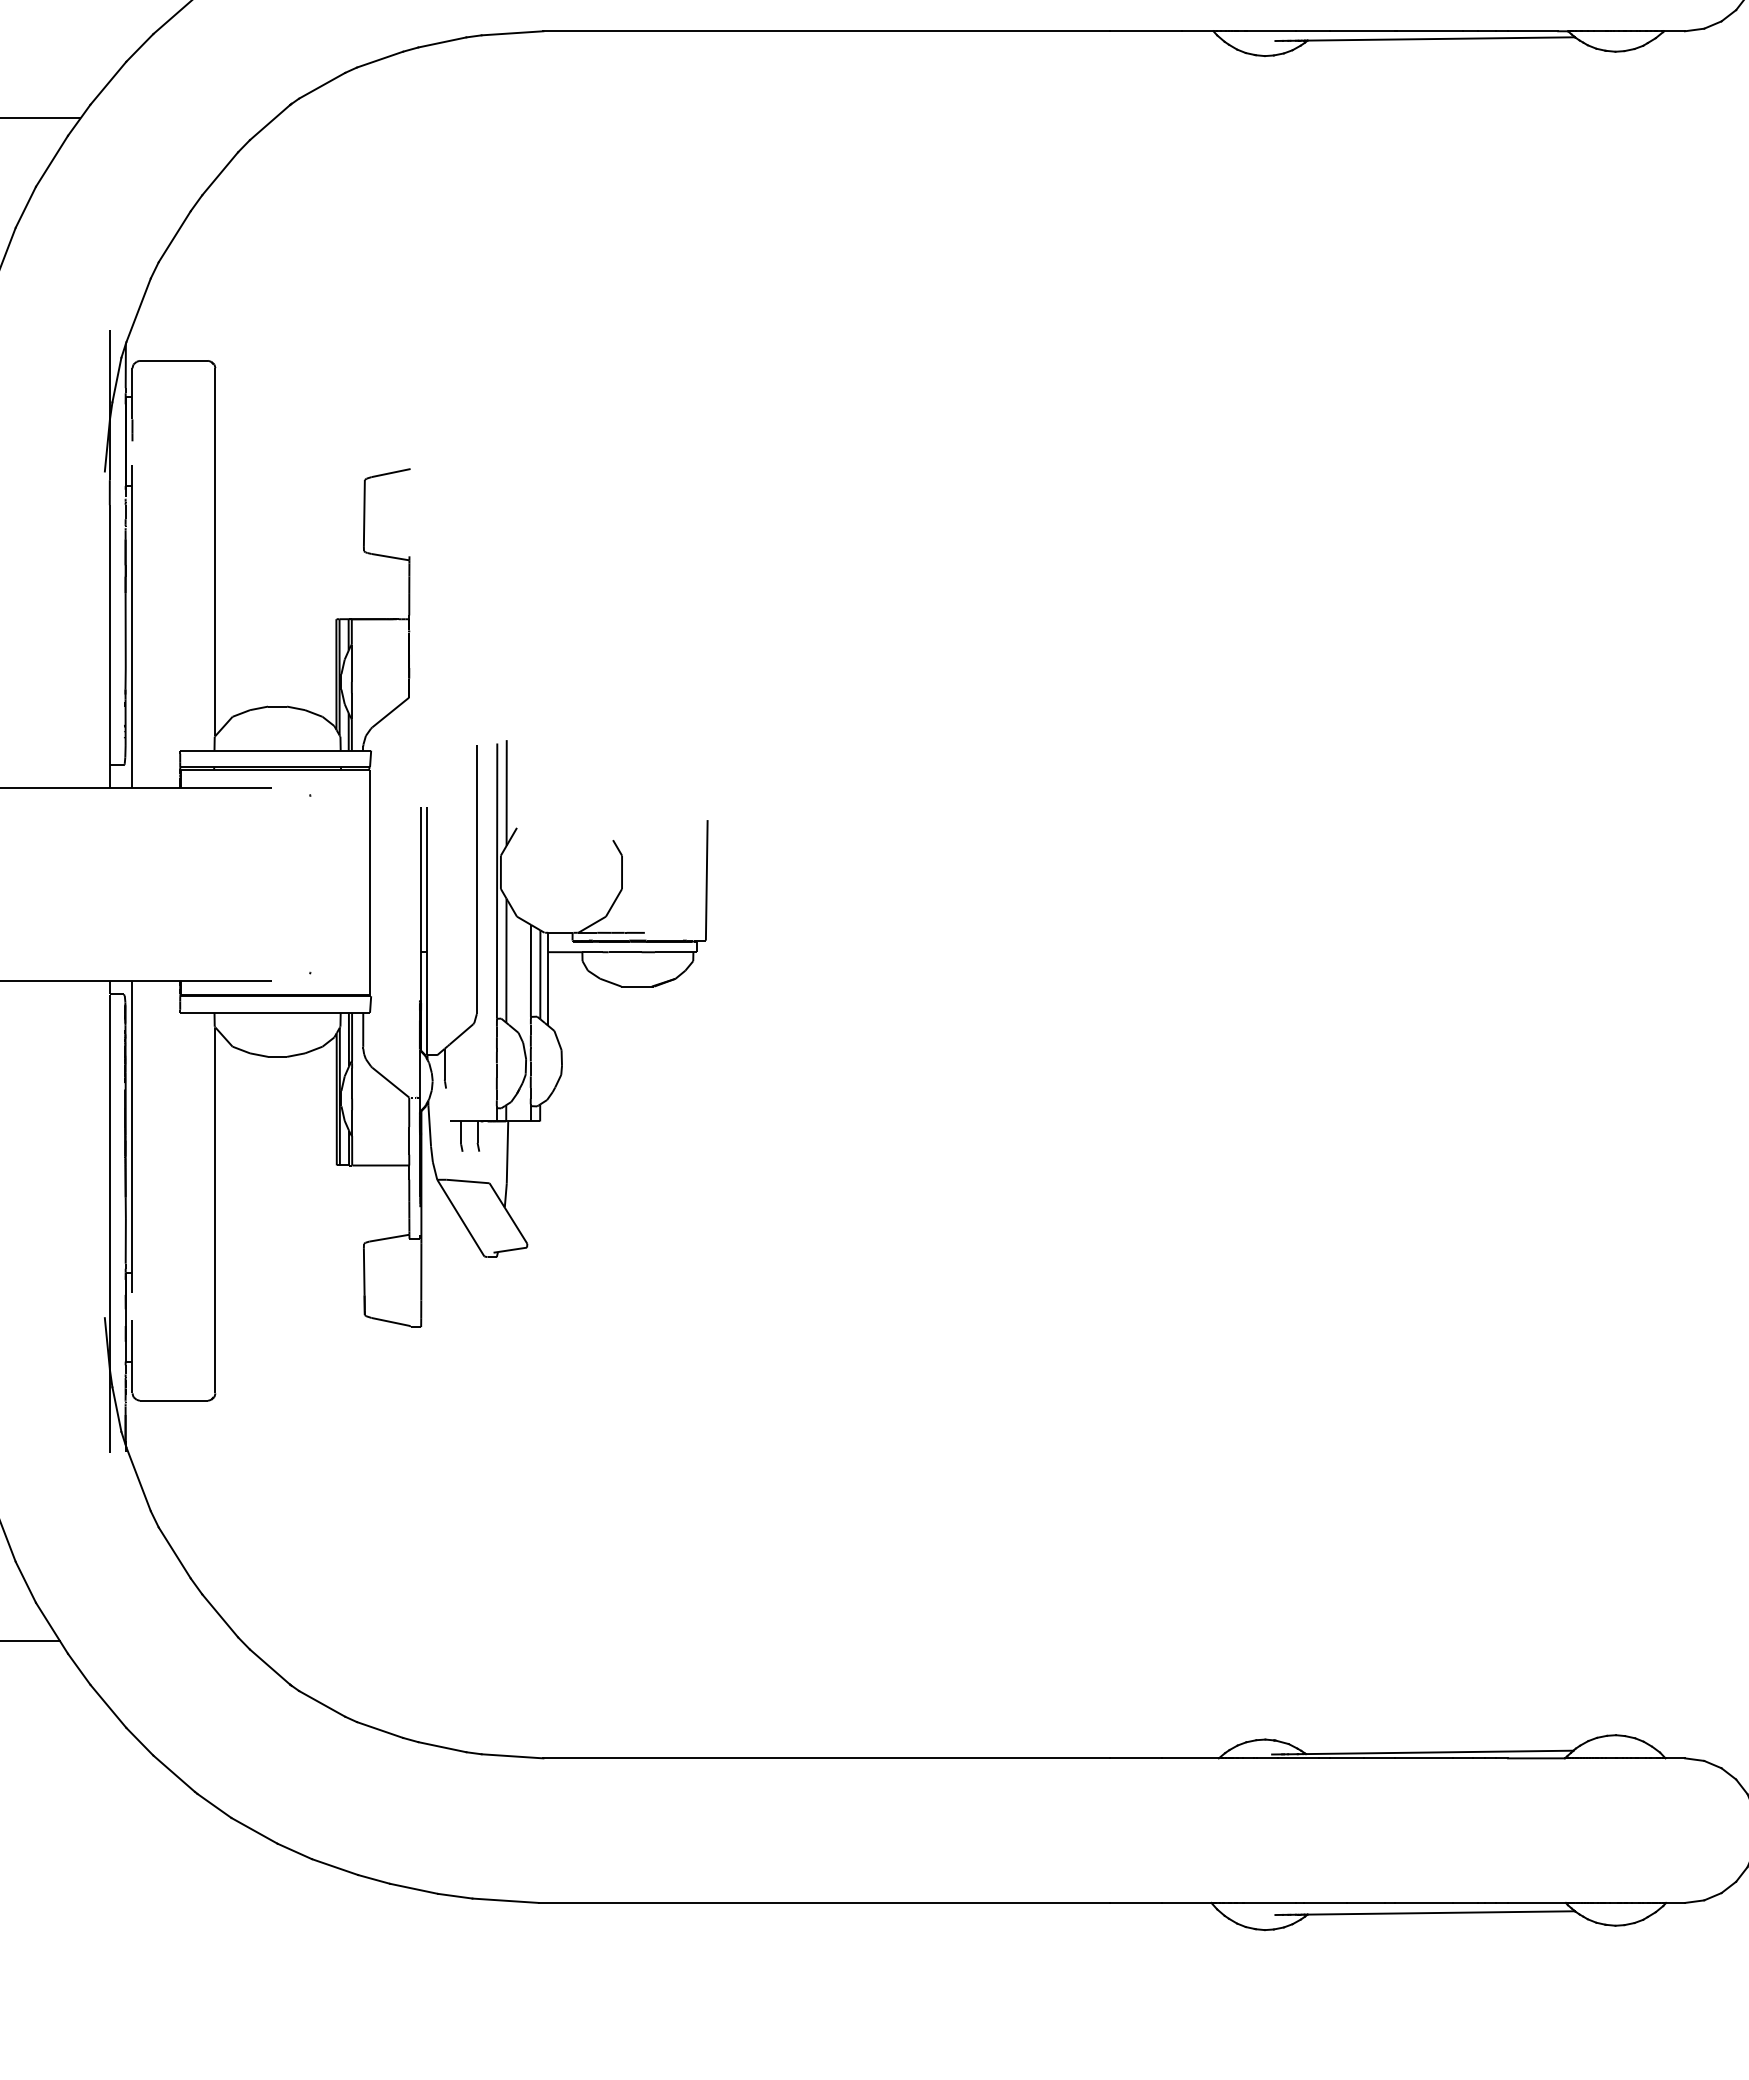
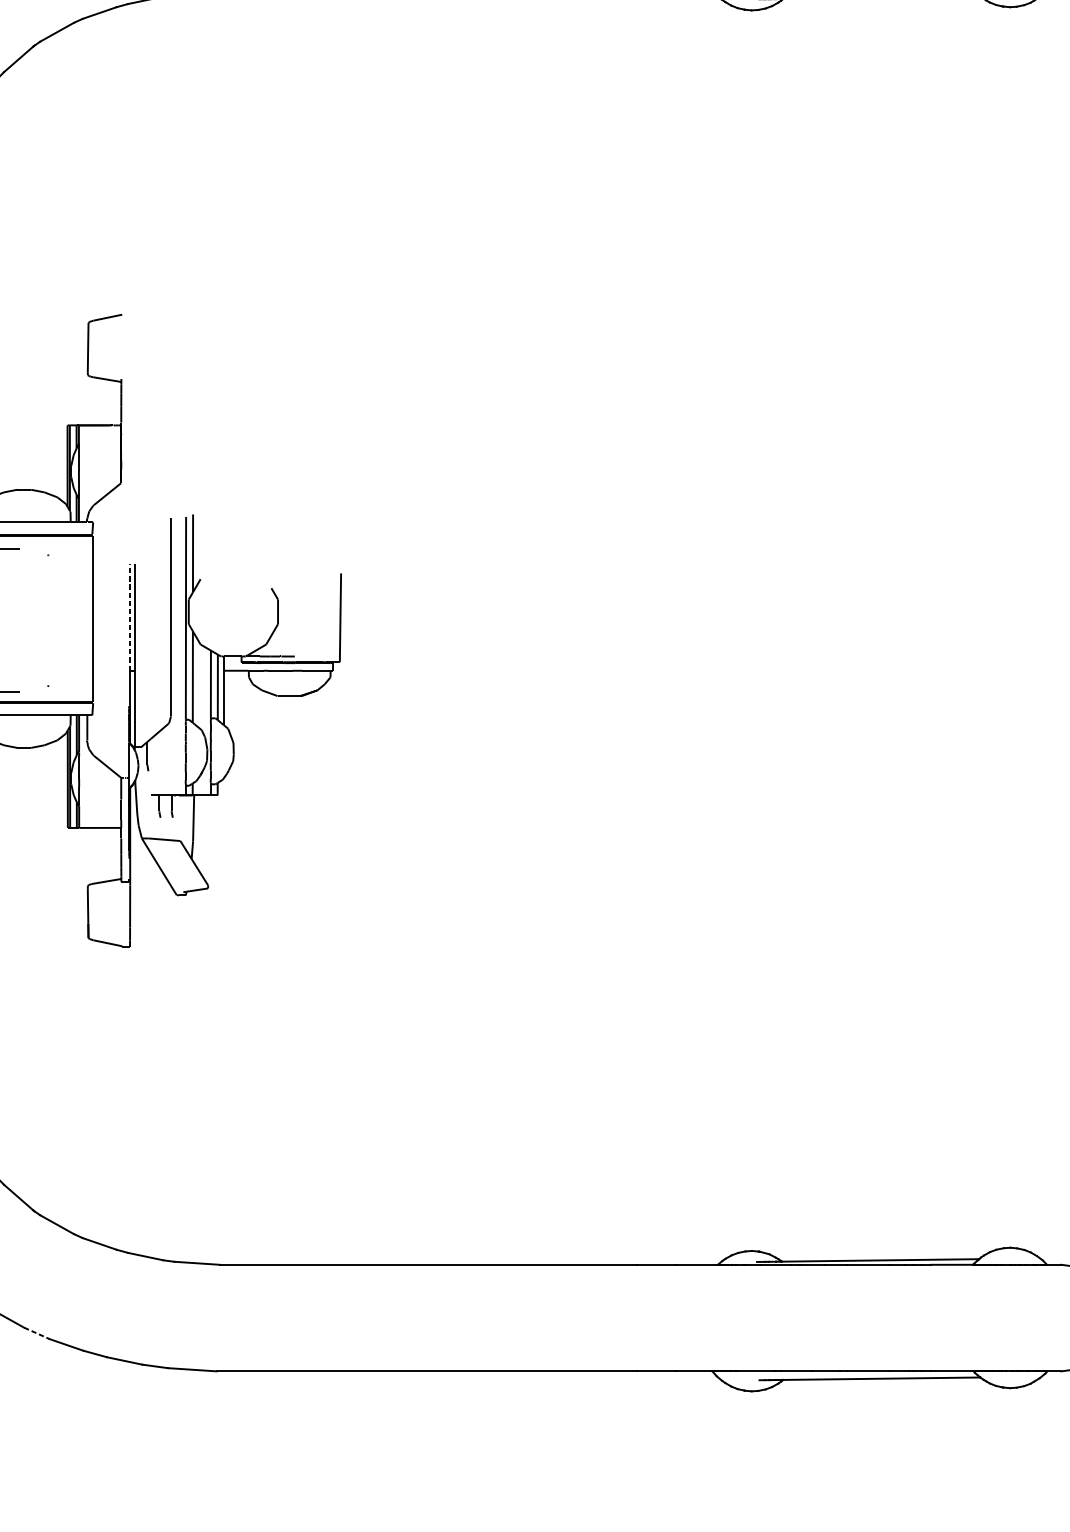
line: (421, 879) -> (130, 617), solid -> dashed
line: (294, 1851) -> (36, 1333), solid -> dashed

